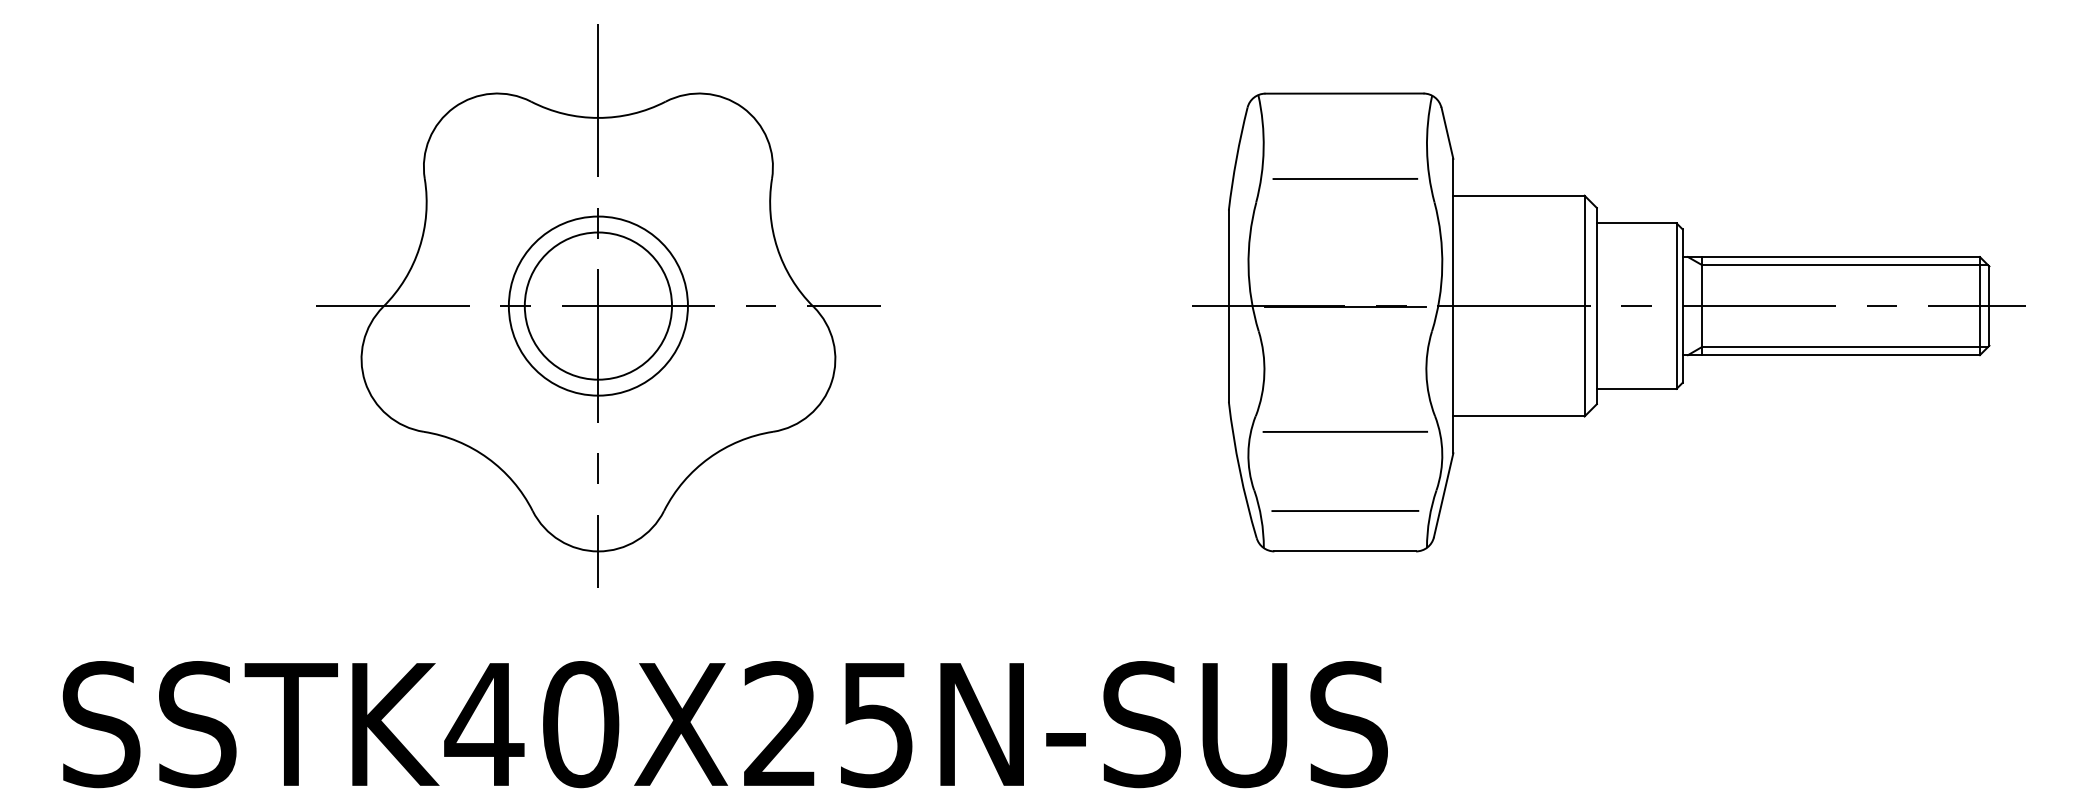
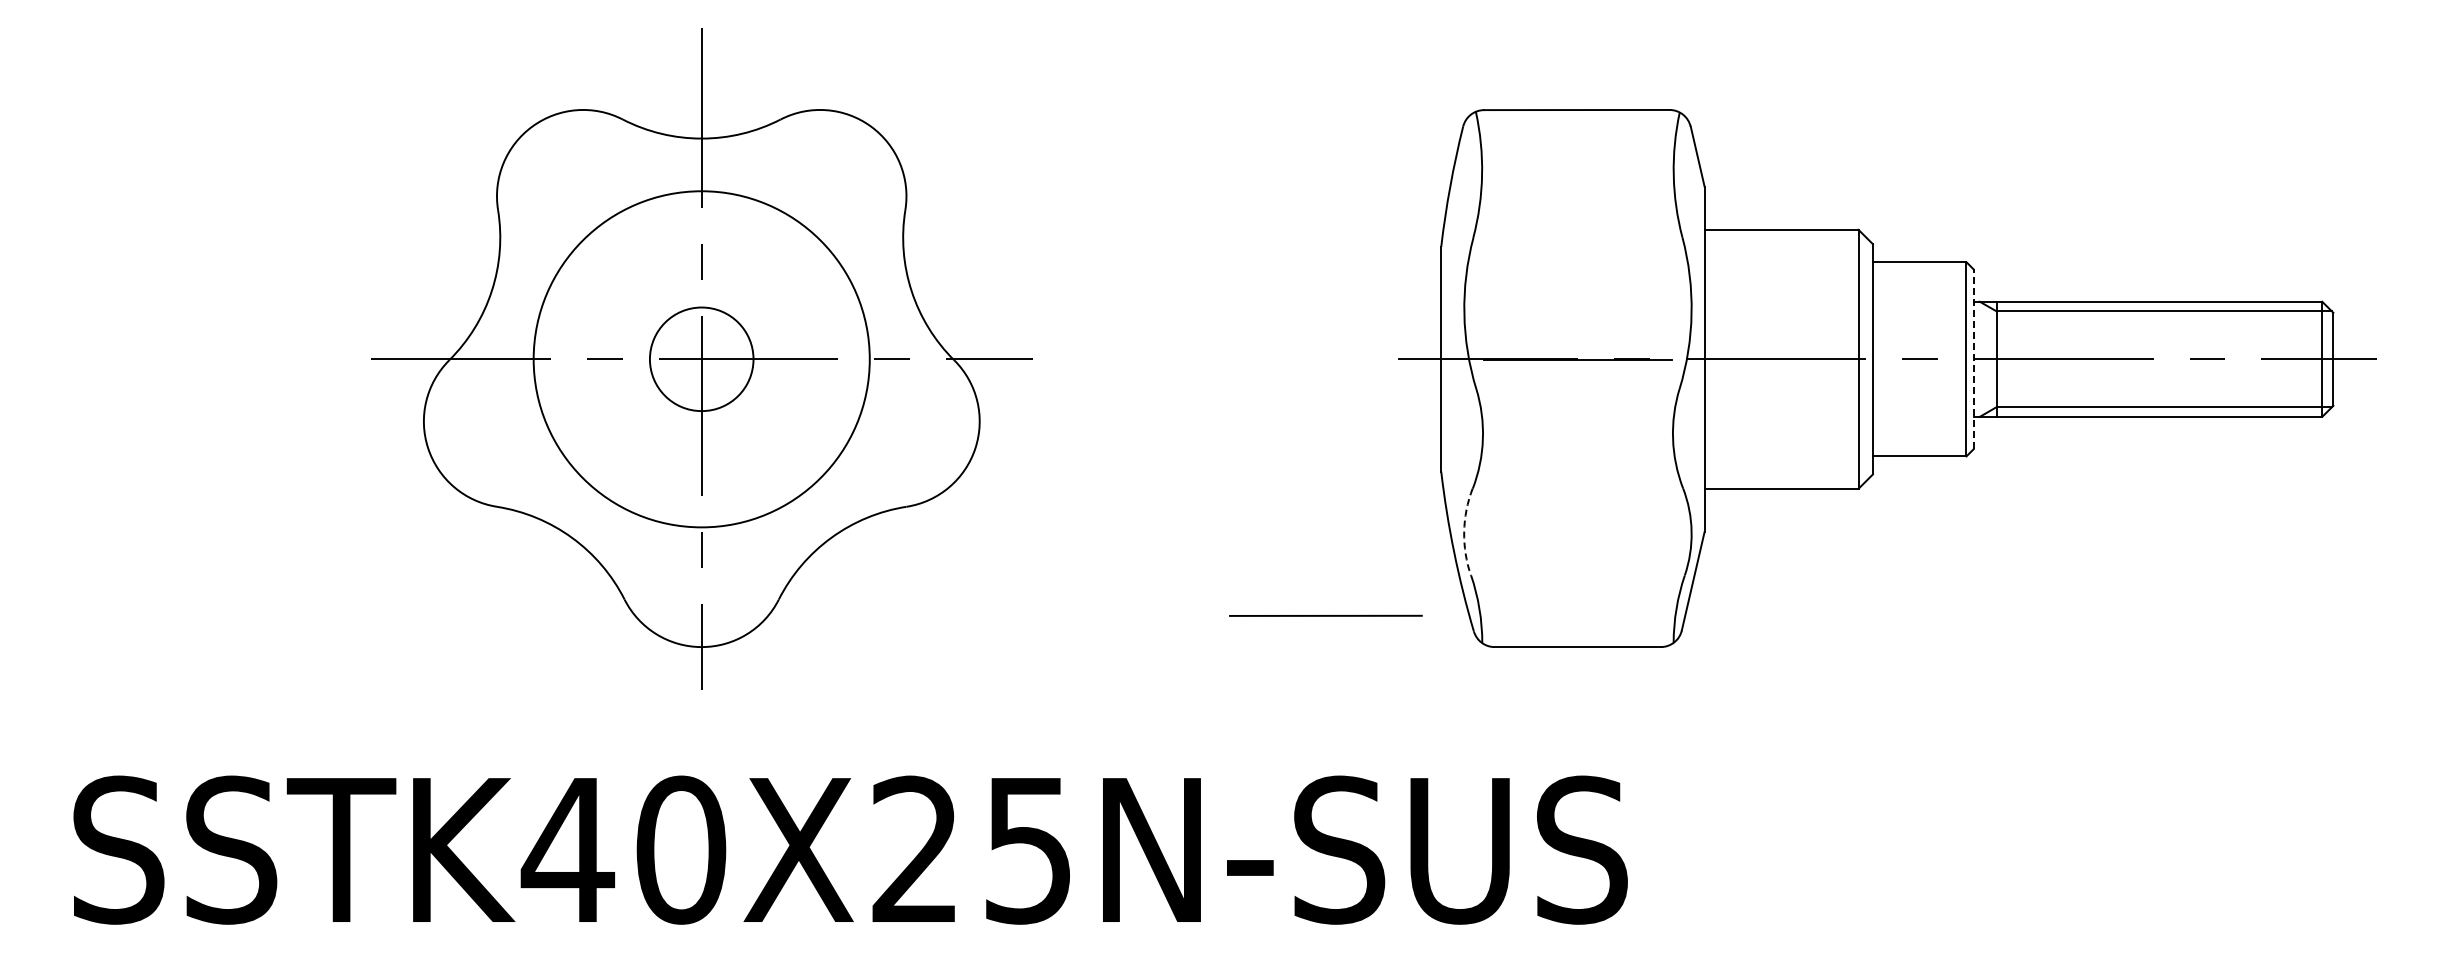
line: (1345, 179) -> (1577, 210), removed
circle: (598, 305) -> (701, 358), size x0.6
circle: (598, 306) -> (701, 359), size x1.6
line: (1682, 306) -> (1973, 359), solid -> dashed
line: (1345, 431) -> (1325, 615), moved
arc: (1248, 452) -> (1464, 531), solid -> dashed
line: (1345, 510) -> (1577, 599), removed

